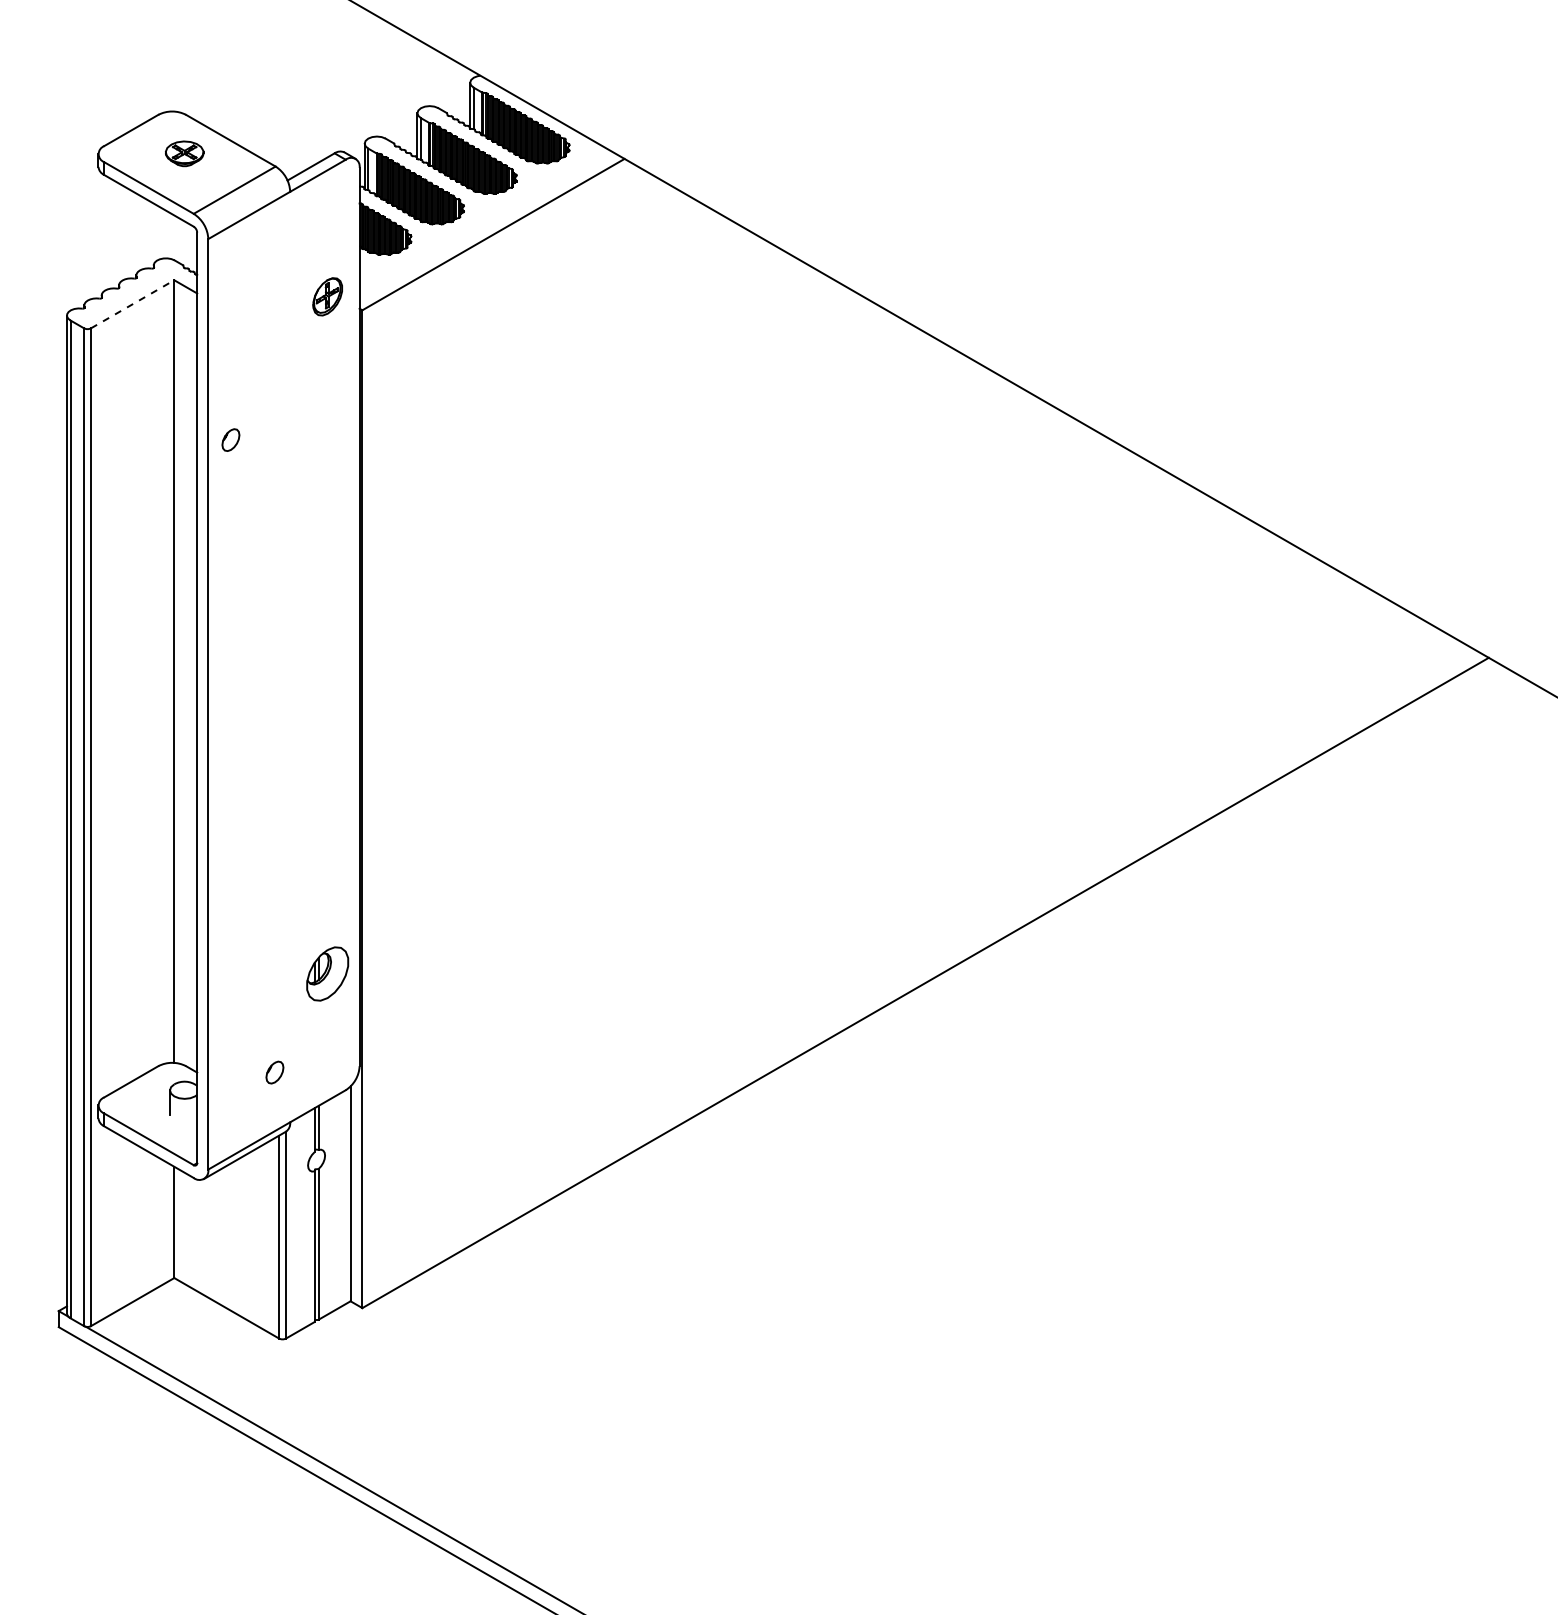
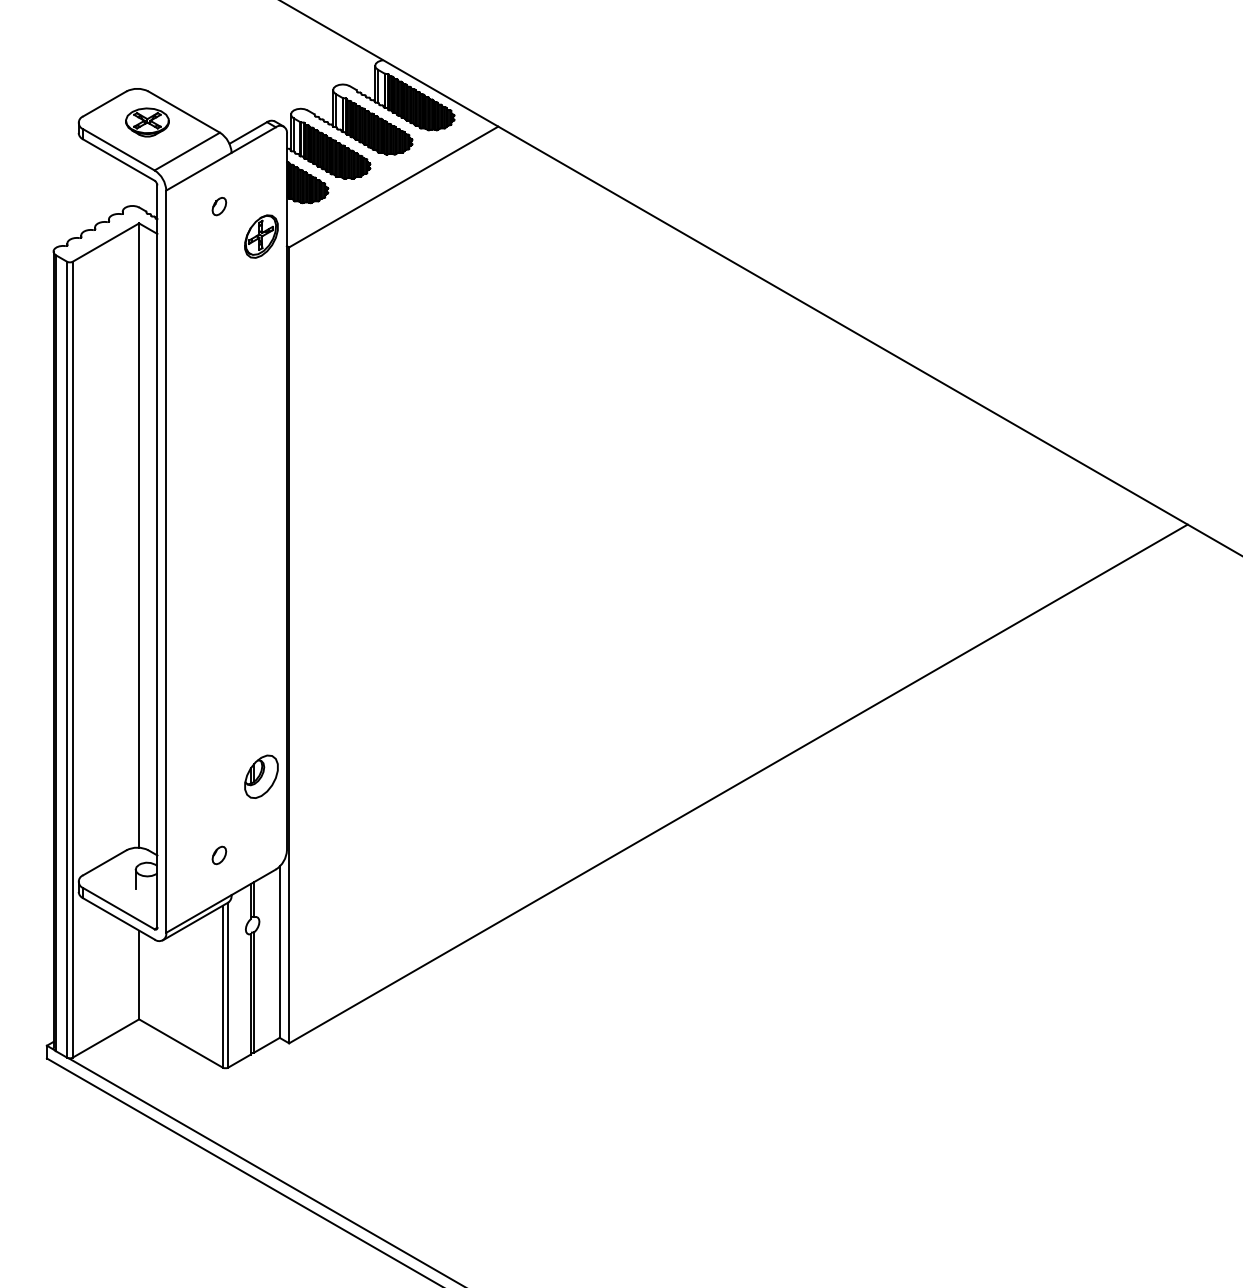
part: (184, 153) -> (147, 122), size x1.43
part: (327, 296) -> (261, 236), size x1.43
line: (133, 304) -> (106, 242), dashed -> solid
part: (230, 439) -> (219, 206), moved

